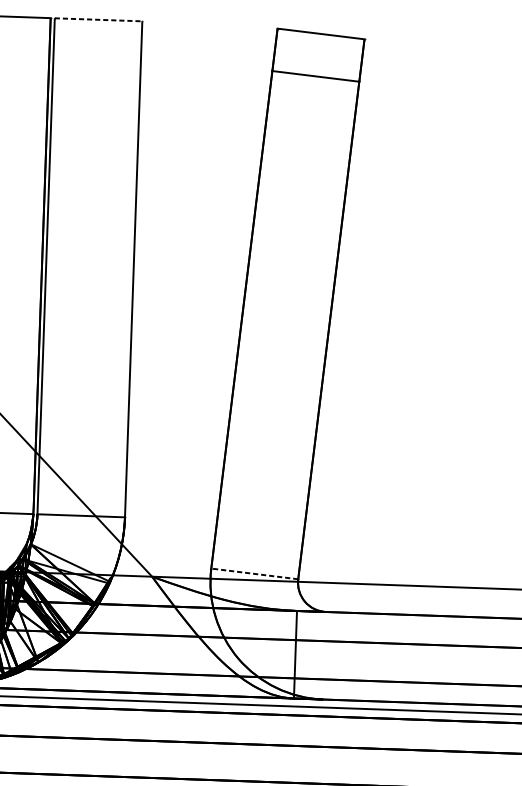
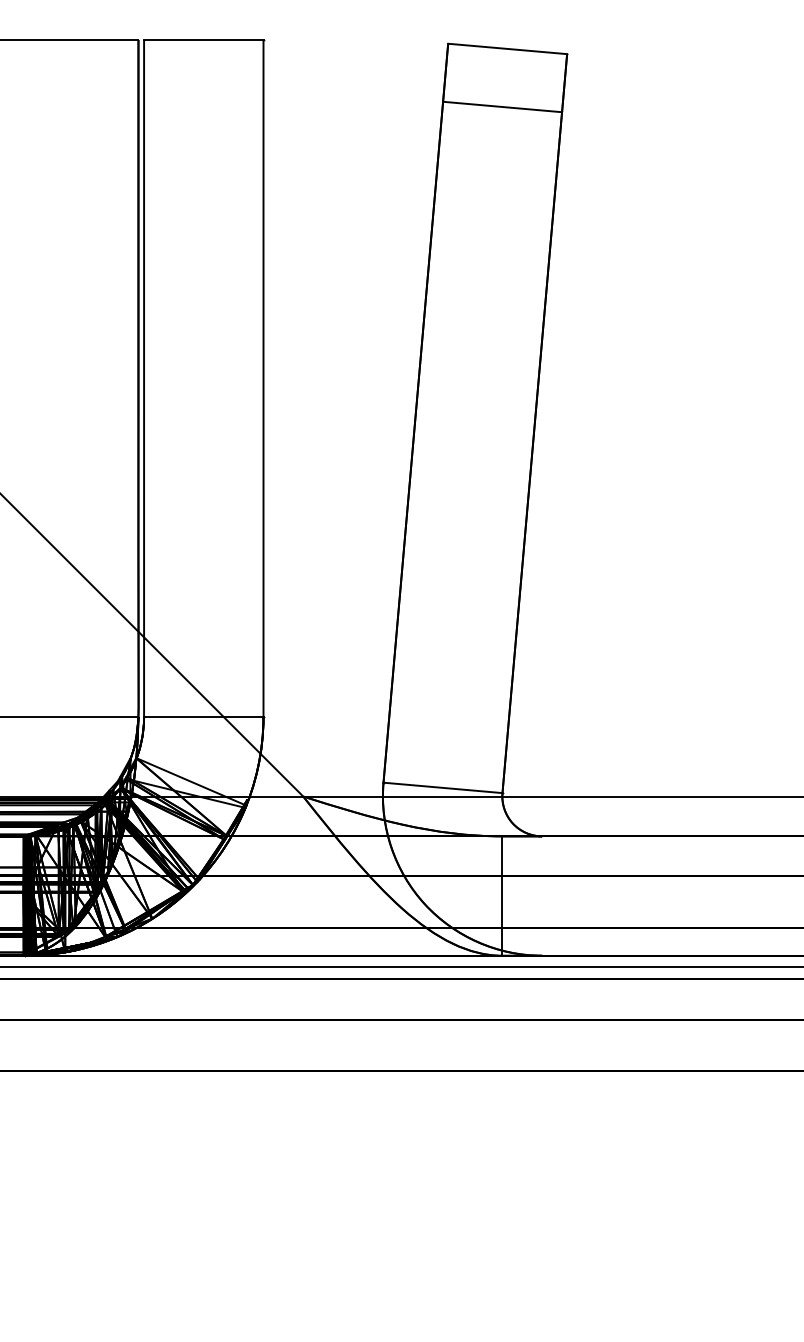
line: (98, 19) -> (203, 40), dashed -> solid
line: (255, 573) -> (443, 787), dashed -> solid

